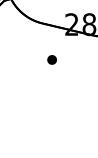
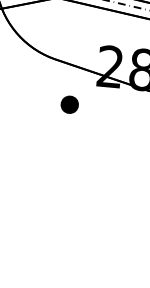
part: (51, 59) -> (68, 103), moved

